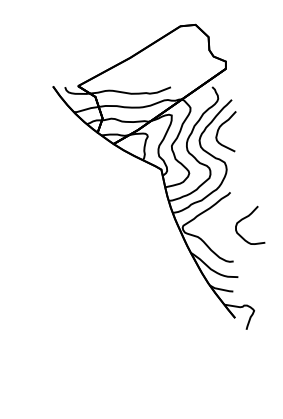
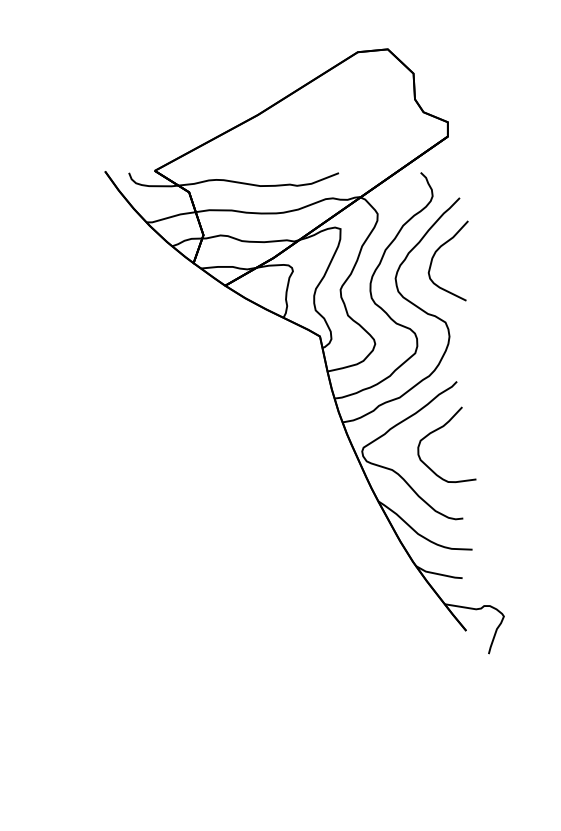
part: (246, 218) -> (439, 431), moved

